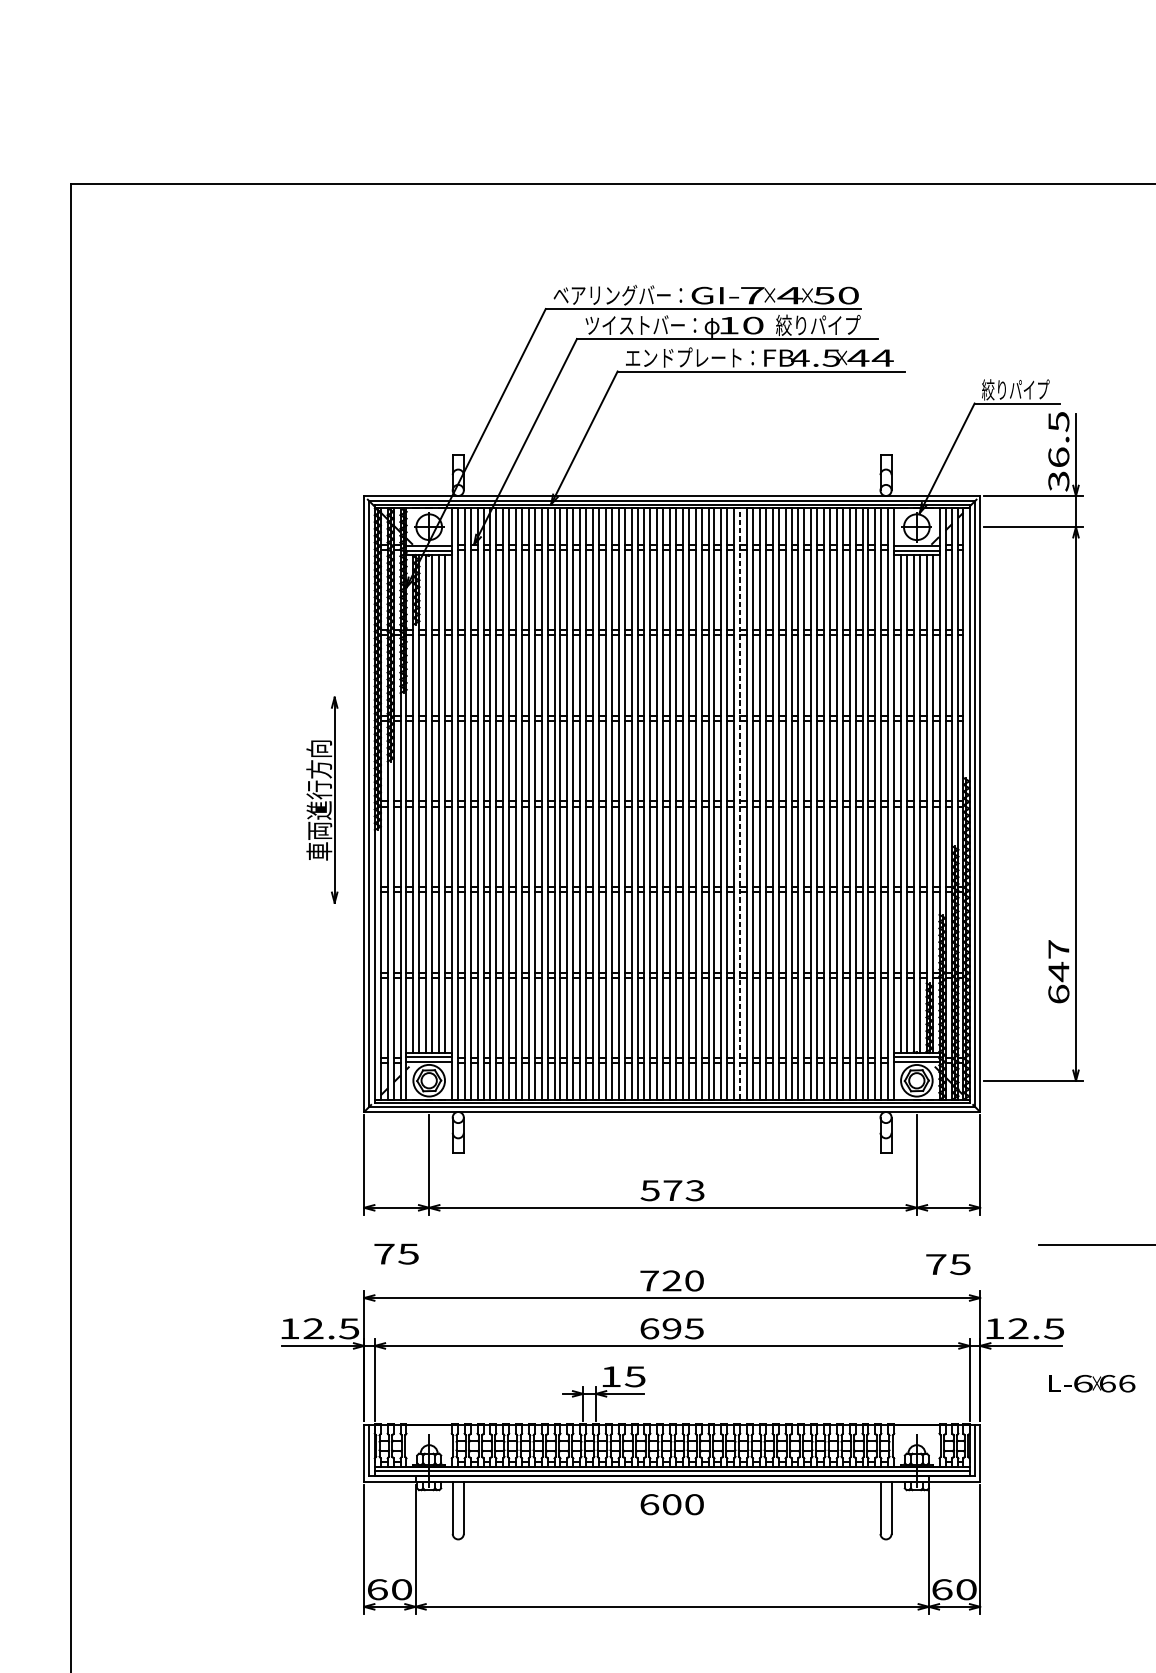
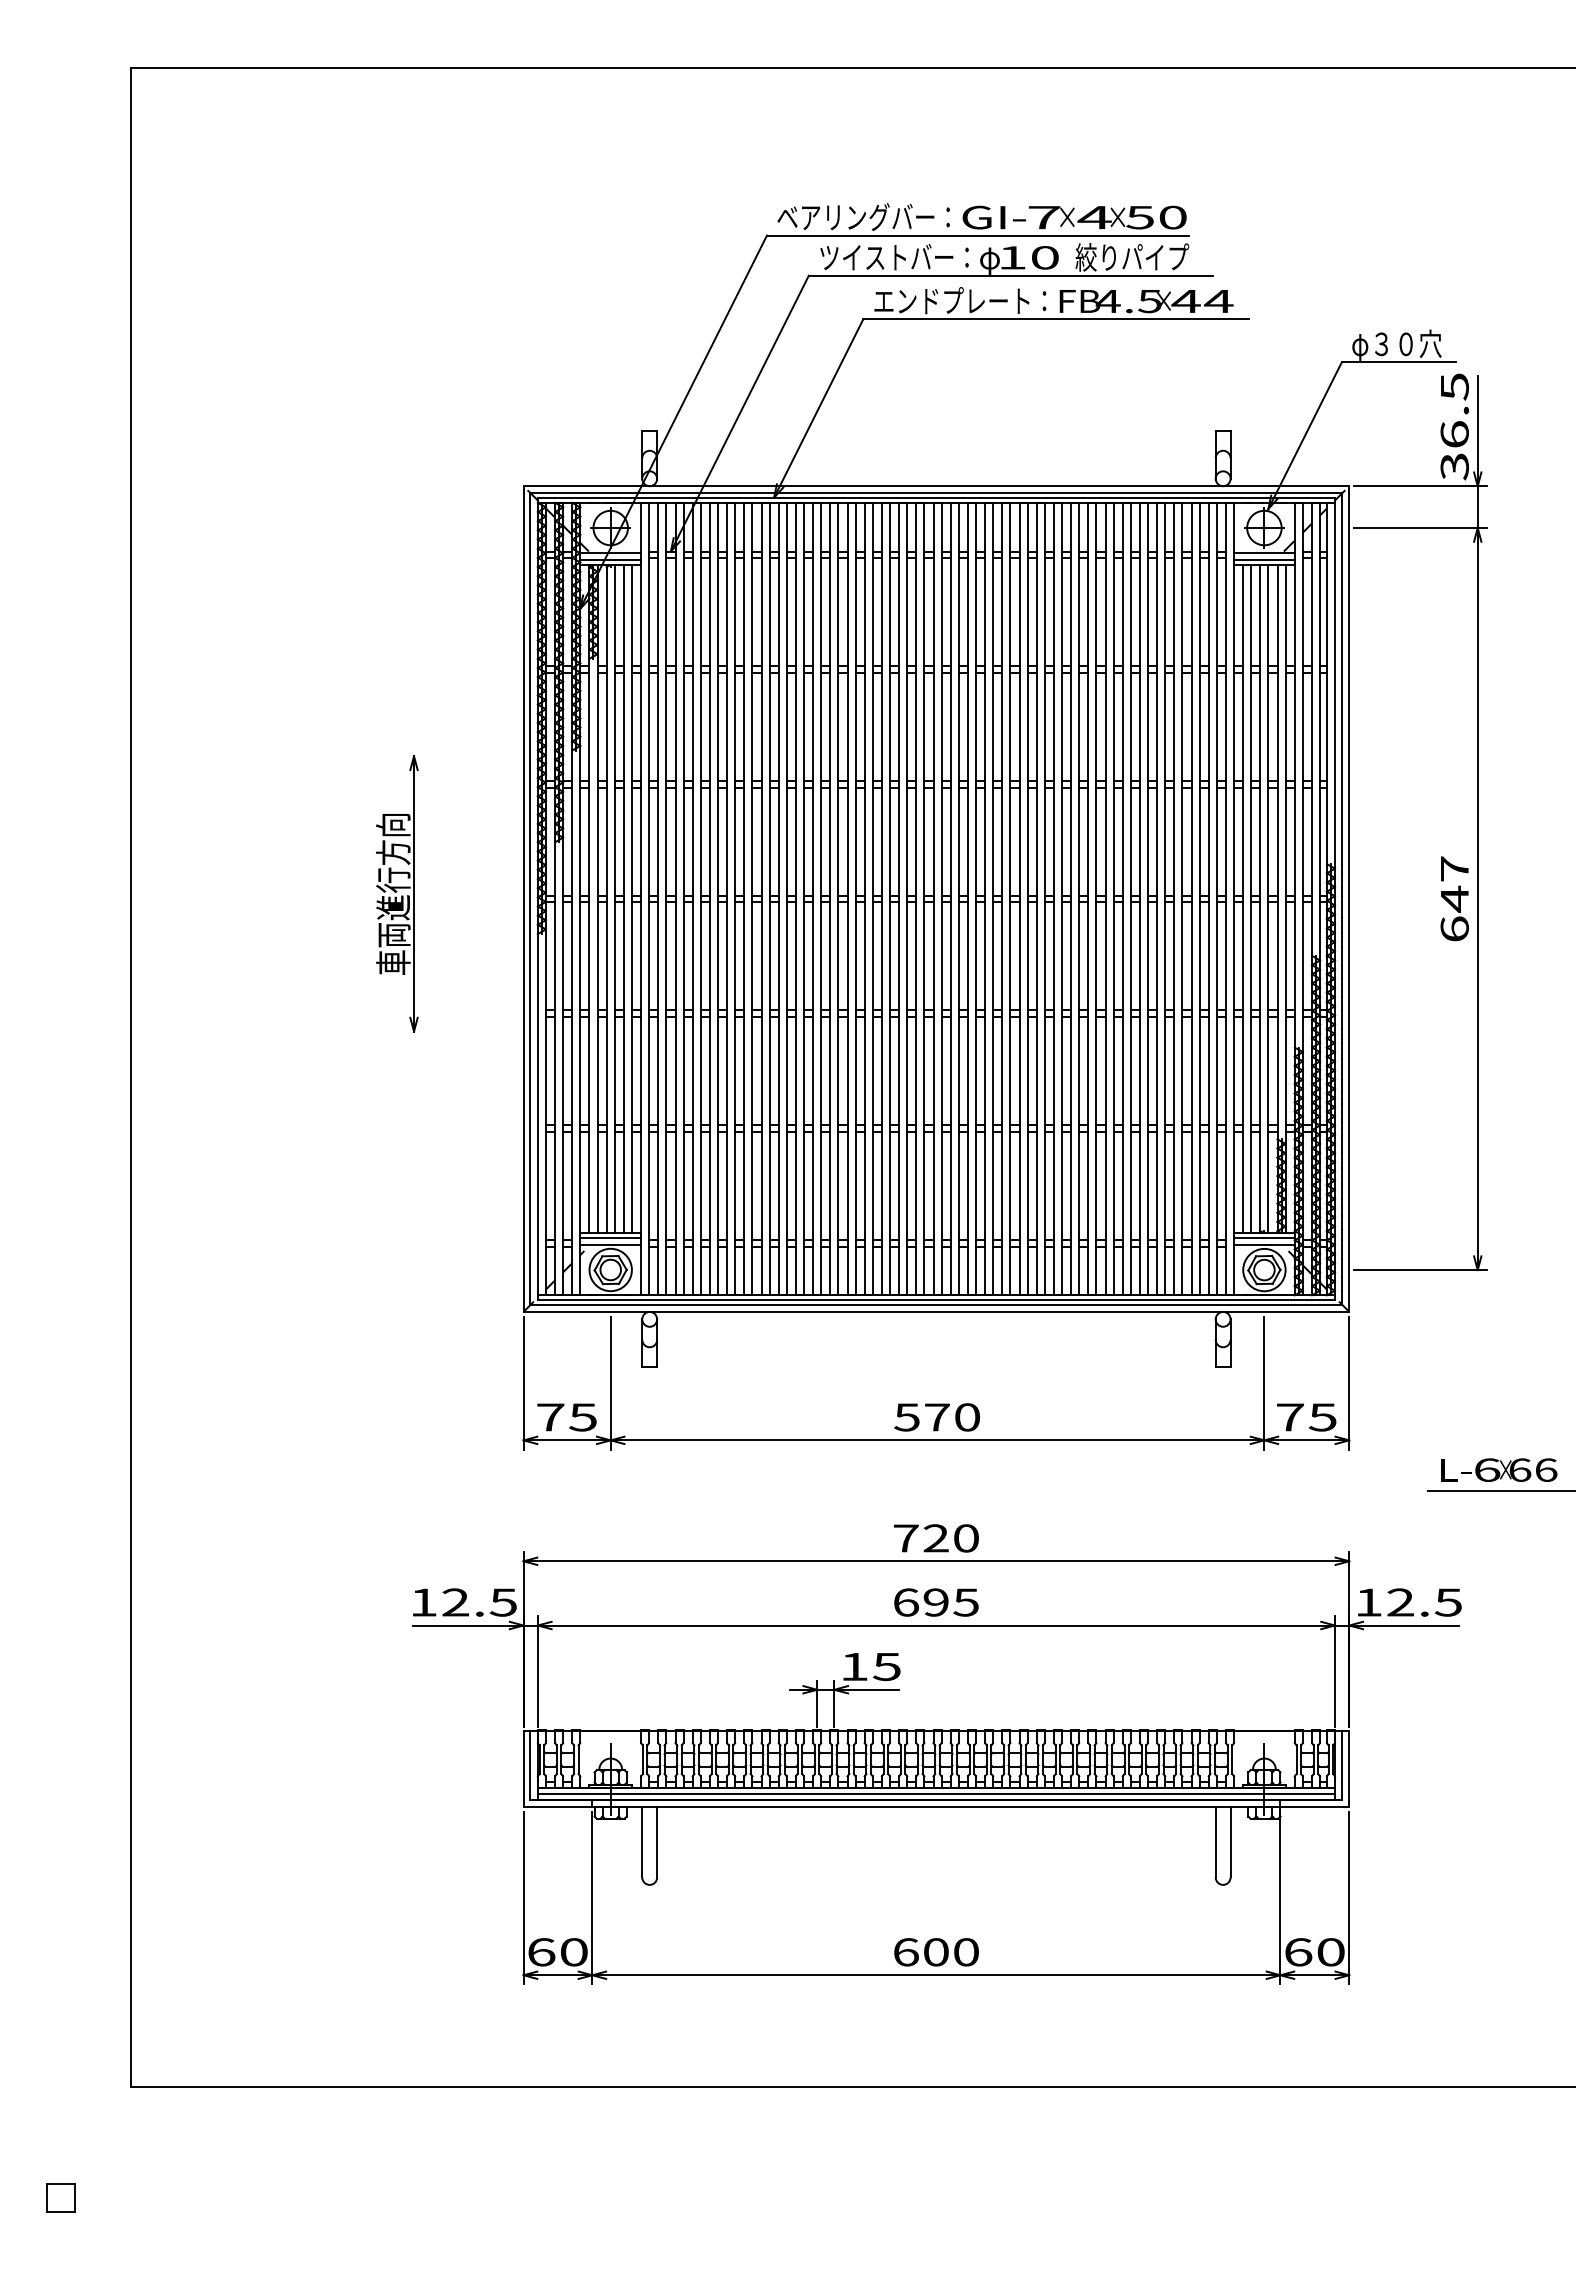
text: (1015, 390) -> (1396, 344), 絞りパイプ -> φ３０穴
part: (322, 799) -> (397, 893), moved
line: (740, 803) -> (1027, 898), dashed -> solid
text: (1058, 971) -> (1454, 898), moved
text: (694, 1190) -> (966, 1417), 573 -> 570
text: (396, 1254) -> (566, 1417), moved
text: (948, 1264) -> (1306, 1417), moved
text: (1092, 1383) -> (1499, 1469), moved
text: (672, 1504) -> (936, 1952), moved

